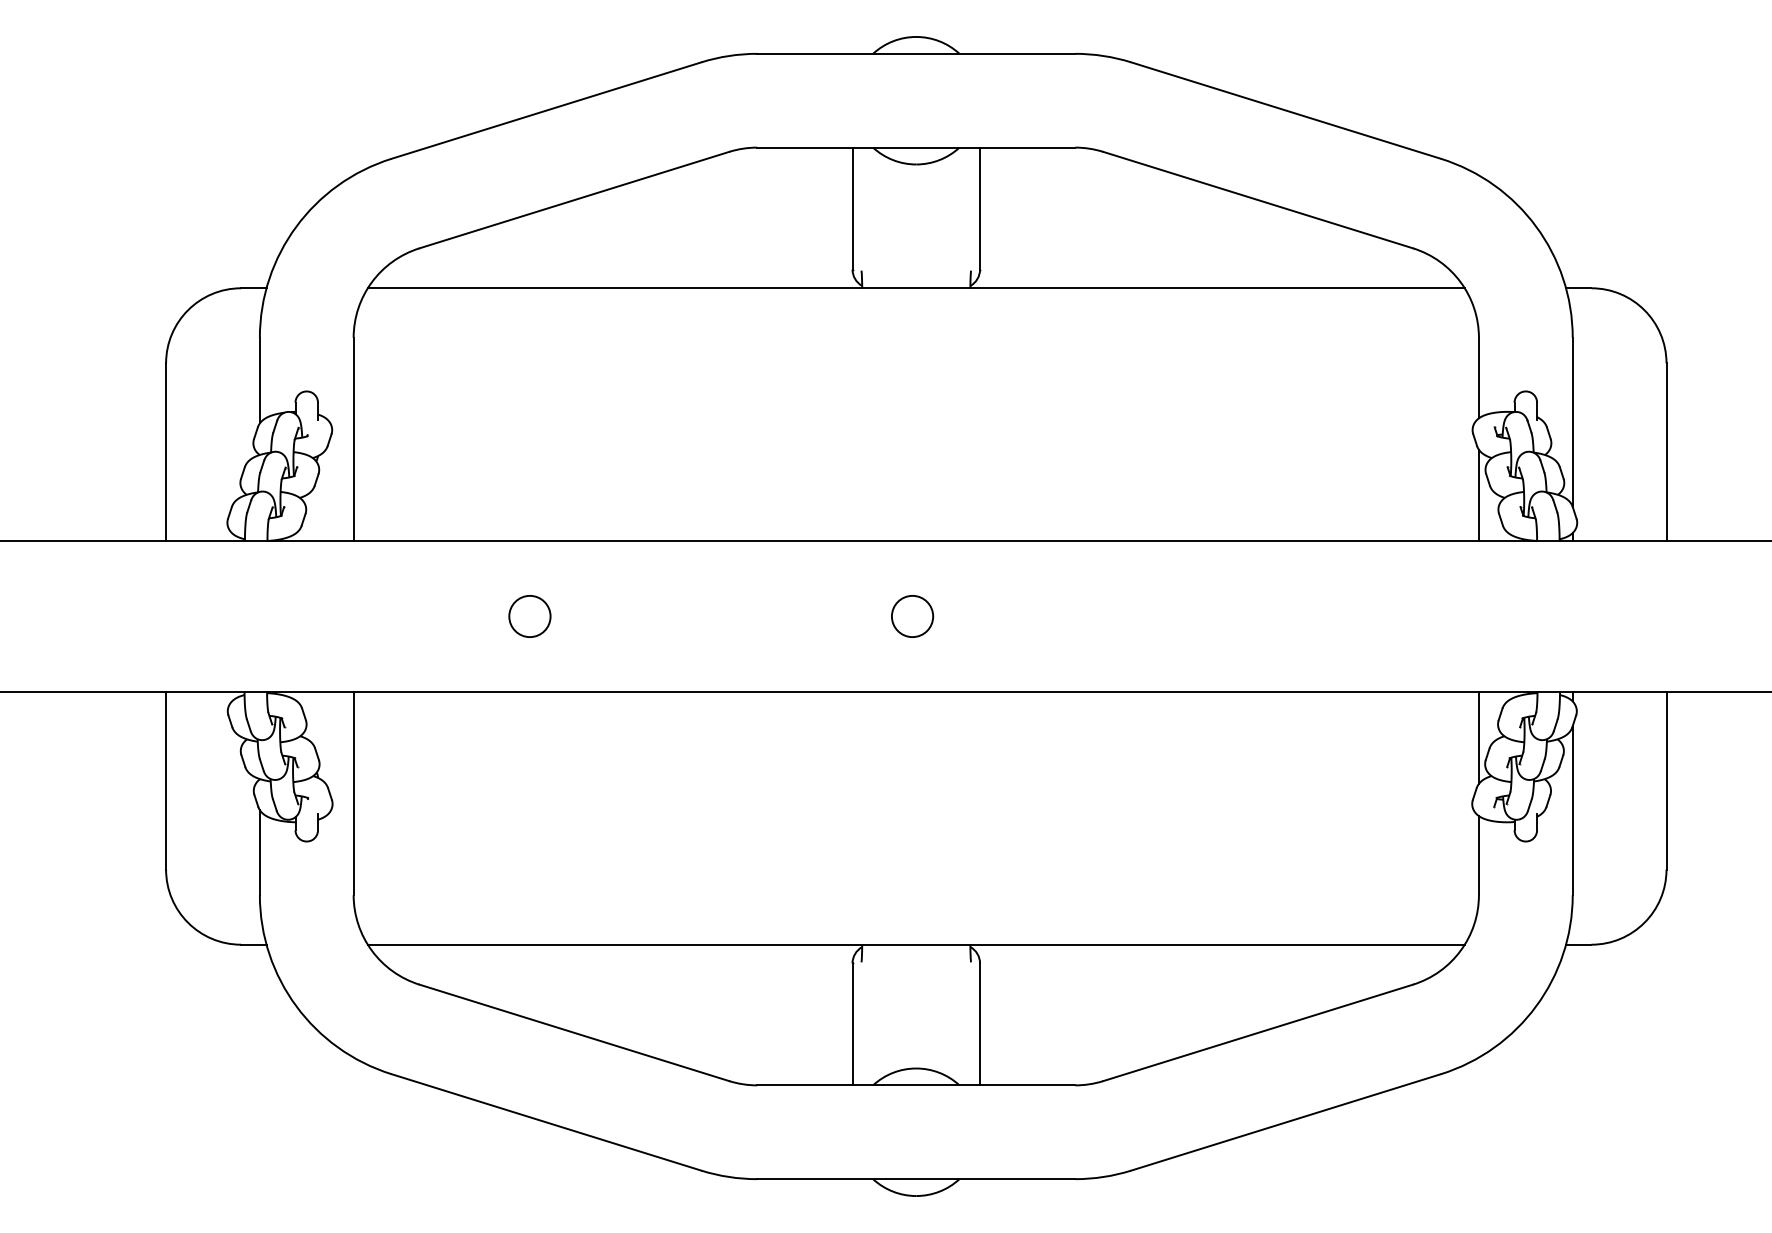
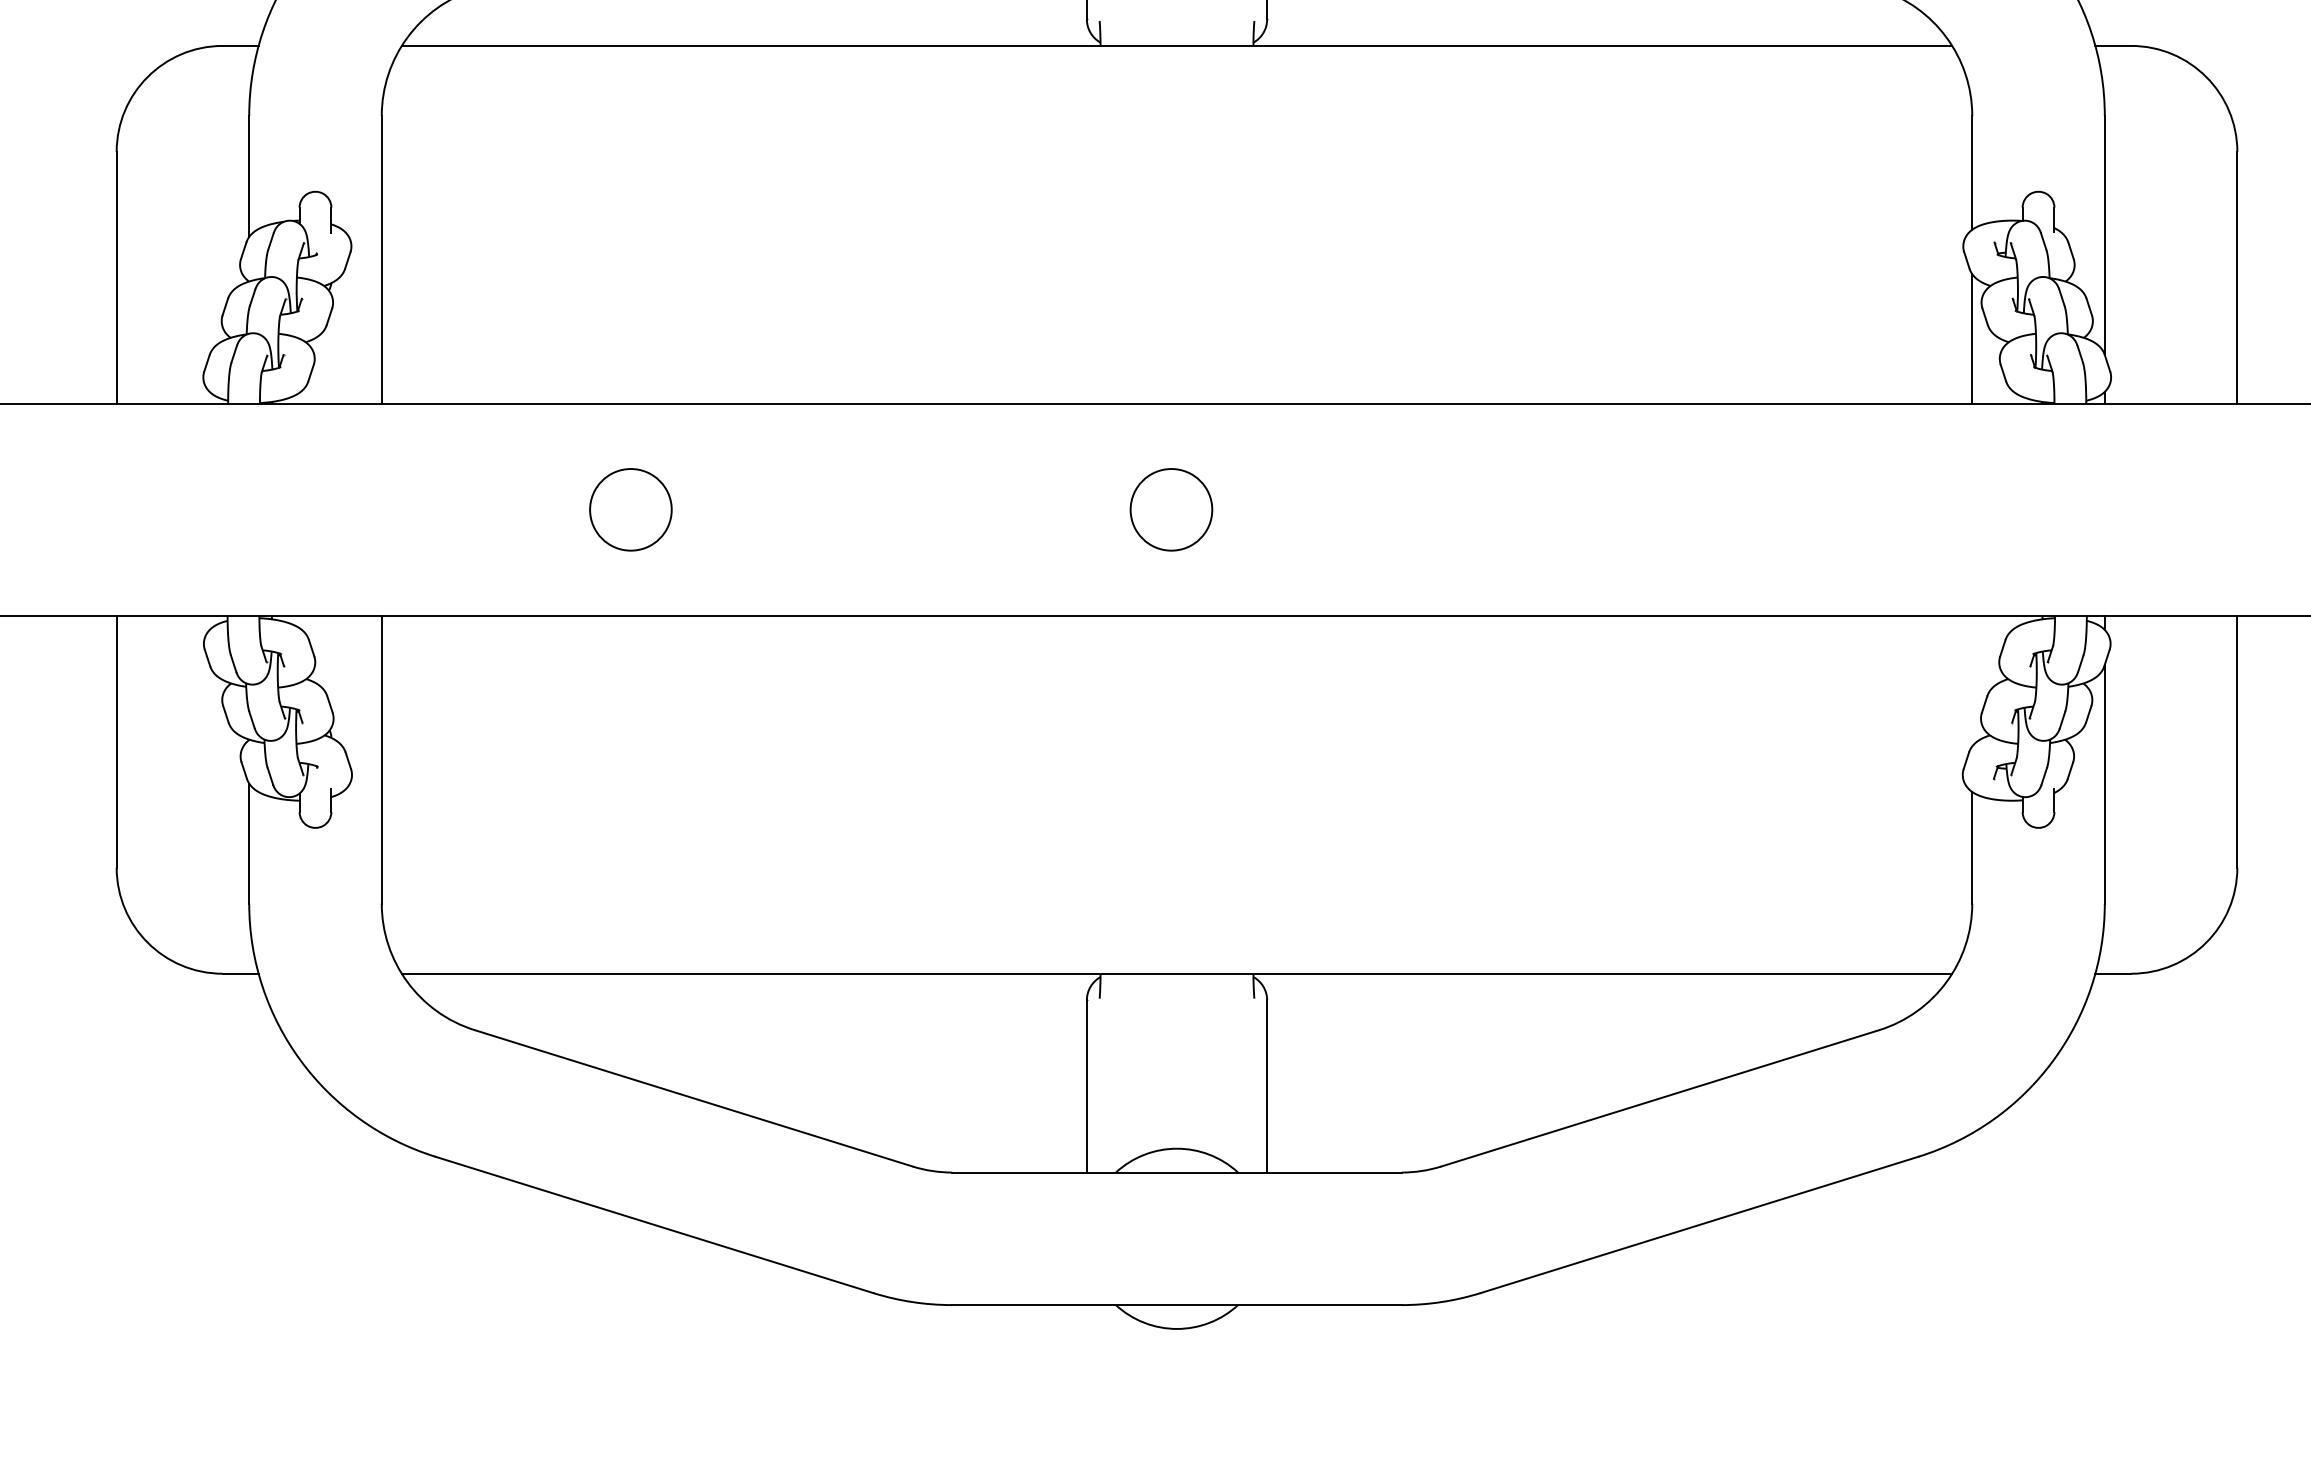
circle: (529, 616) -> (630, 509), size x1.4
circle: (912, 616) -> (1171, 509), size x1.4
line: (1478, 737) -> (1971, 680), removed

